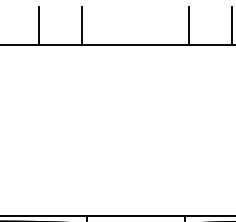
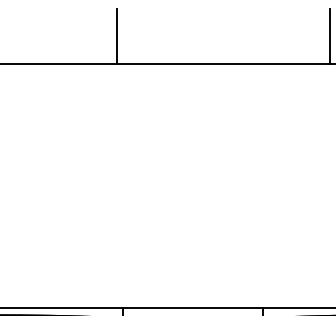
line: (38, 25) -> (55, 36), removed
line: (189, 25) -> (269, 36), removed

